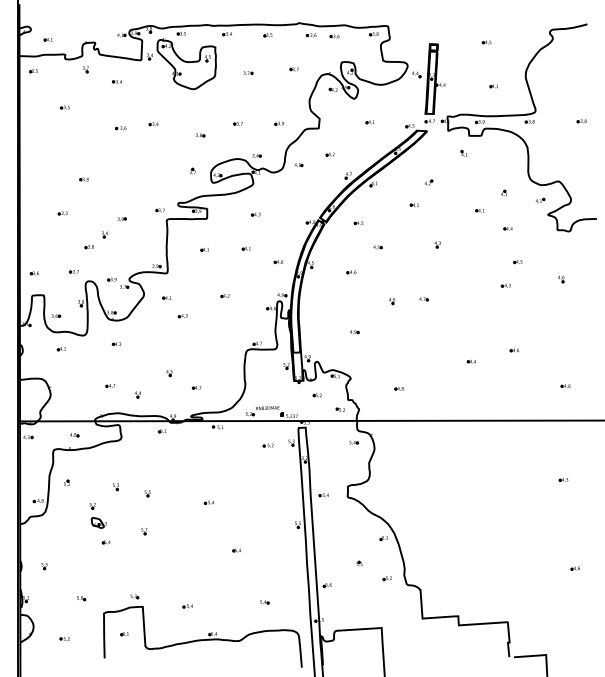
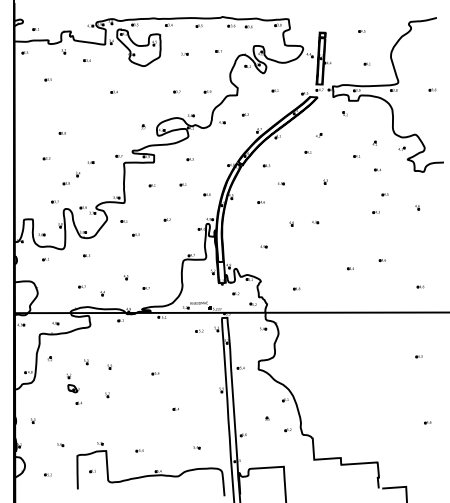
part: (120, 128) -> (89, 95), removed
part: (200, 135) -> (149, 100), removed
part: (33, 273) -> (24, 203), removed

